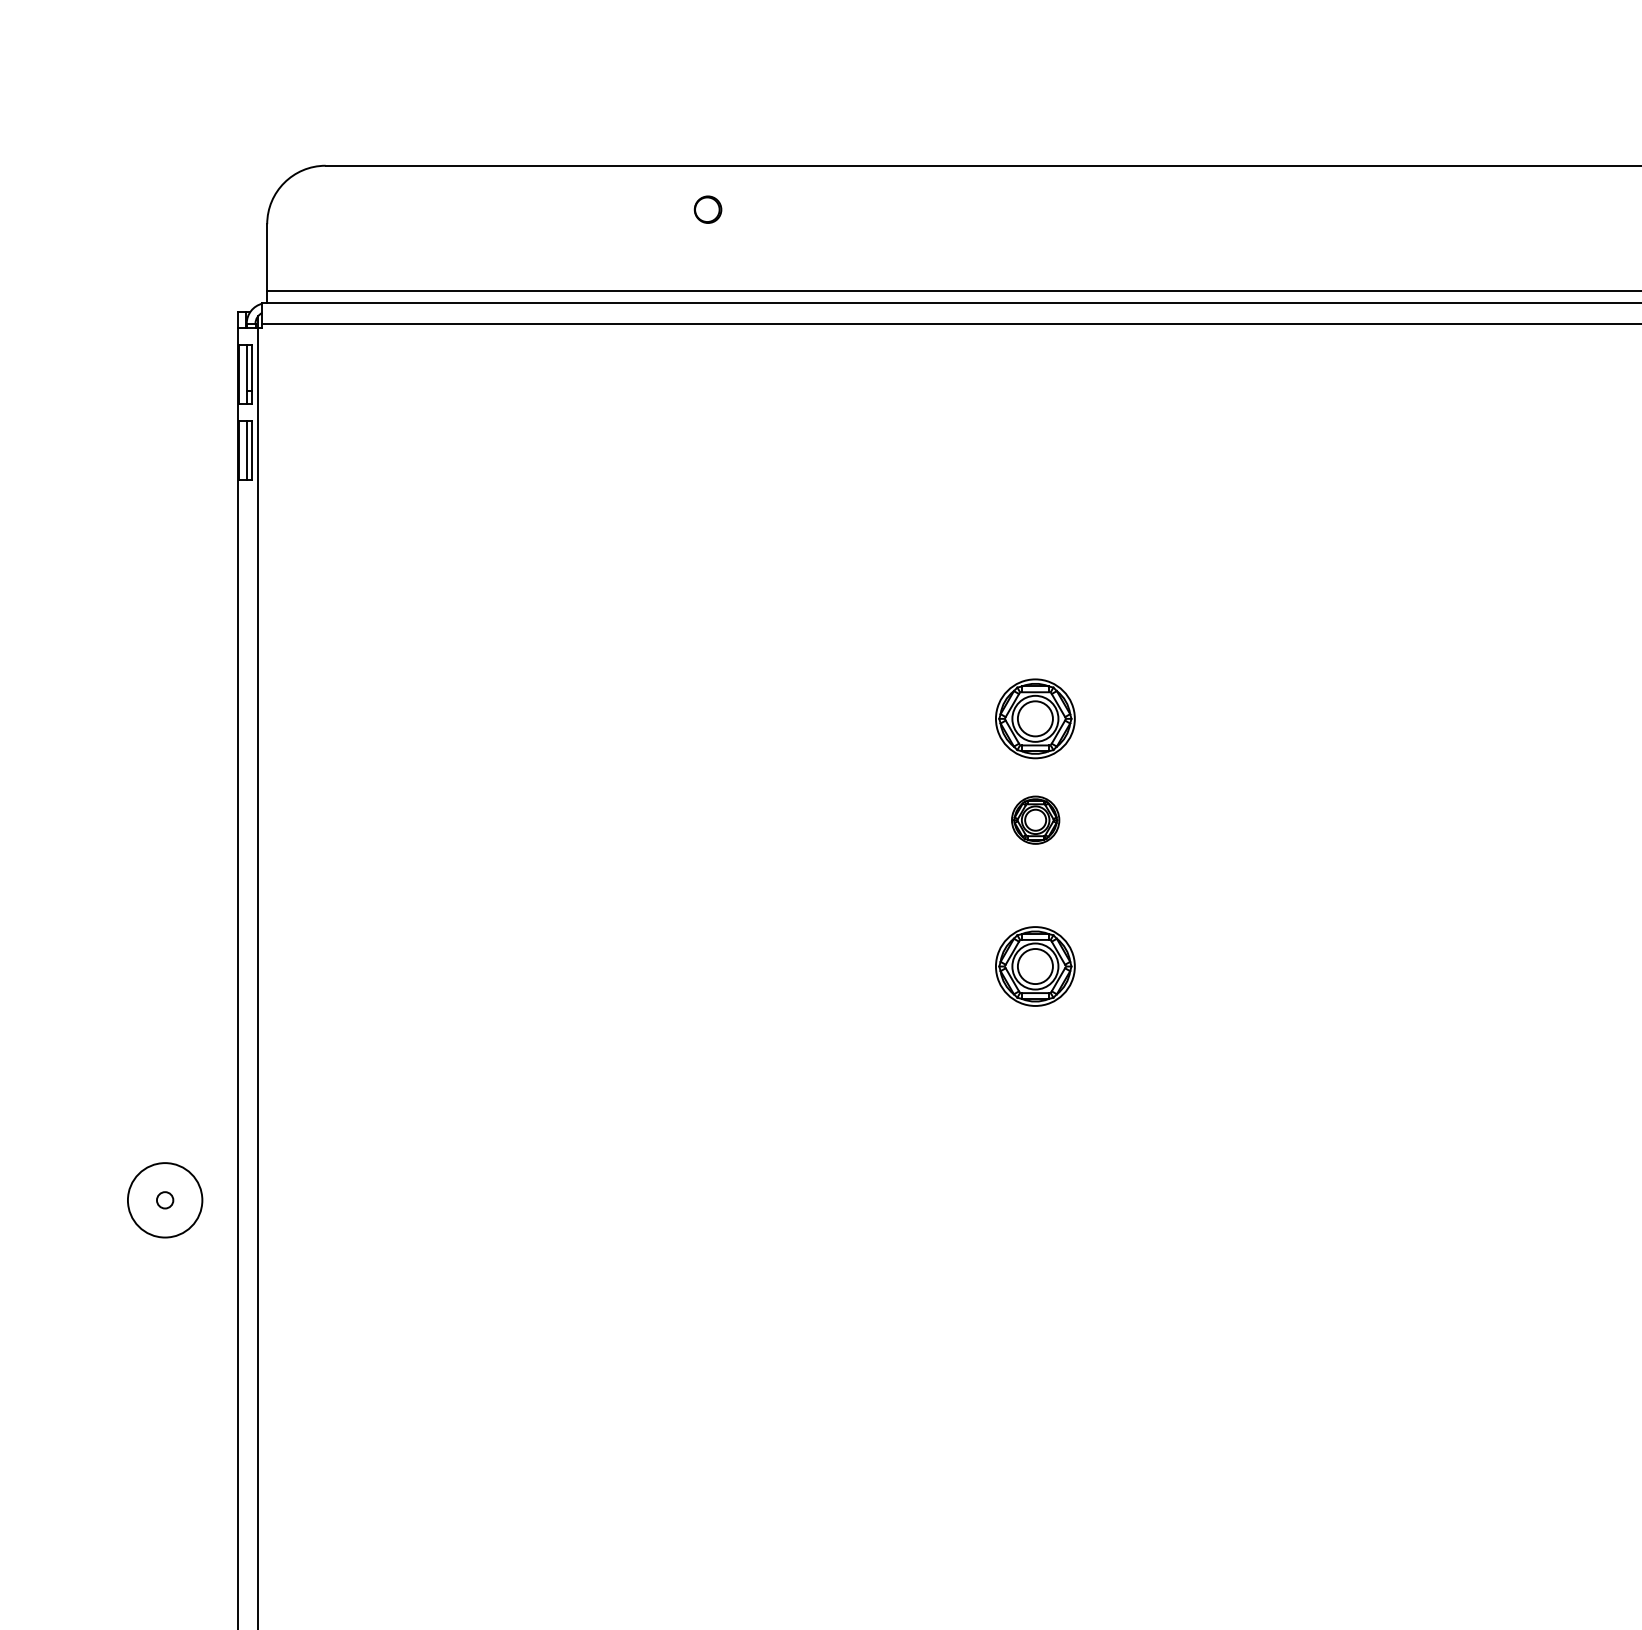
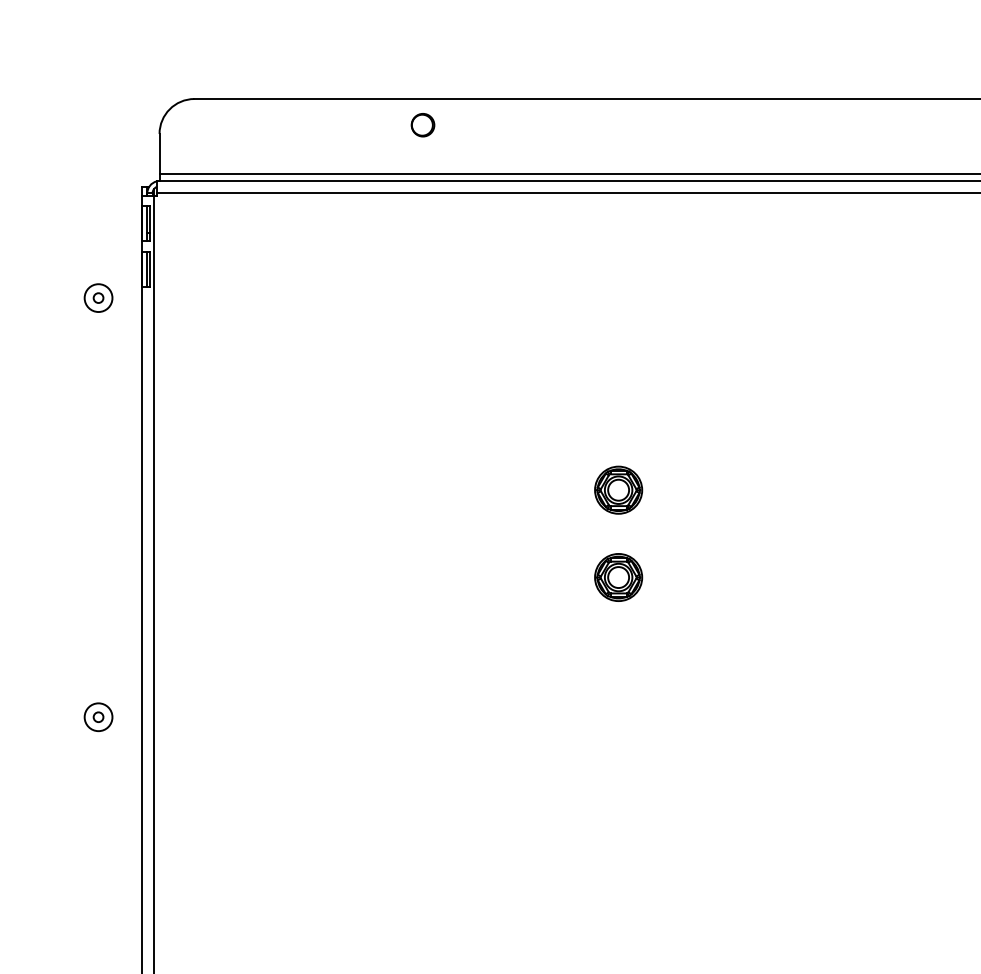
part: (707, 210) -> (422, 125), size x1.43
part: (165, 497) -> (98, 297), added
part: (1035, 718) -> (618, 429), removed
part: (1035, 819) -> (618, 489), size x1.67
circle: (165, 1200) -> (98, 717), size x0.62

